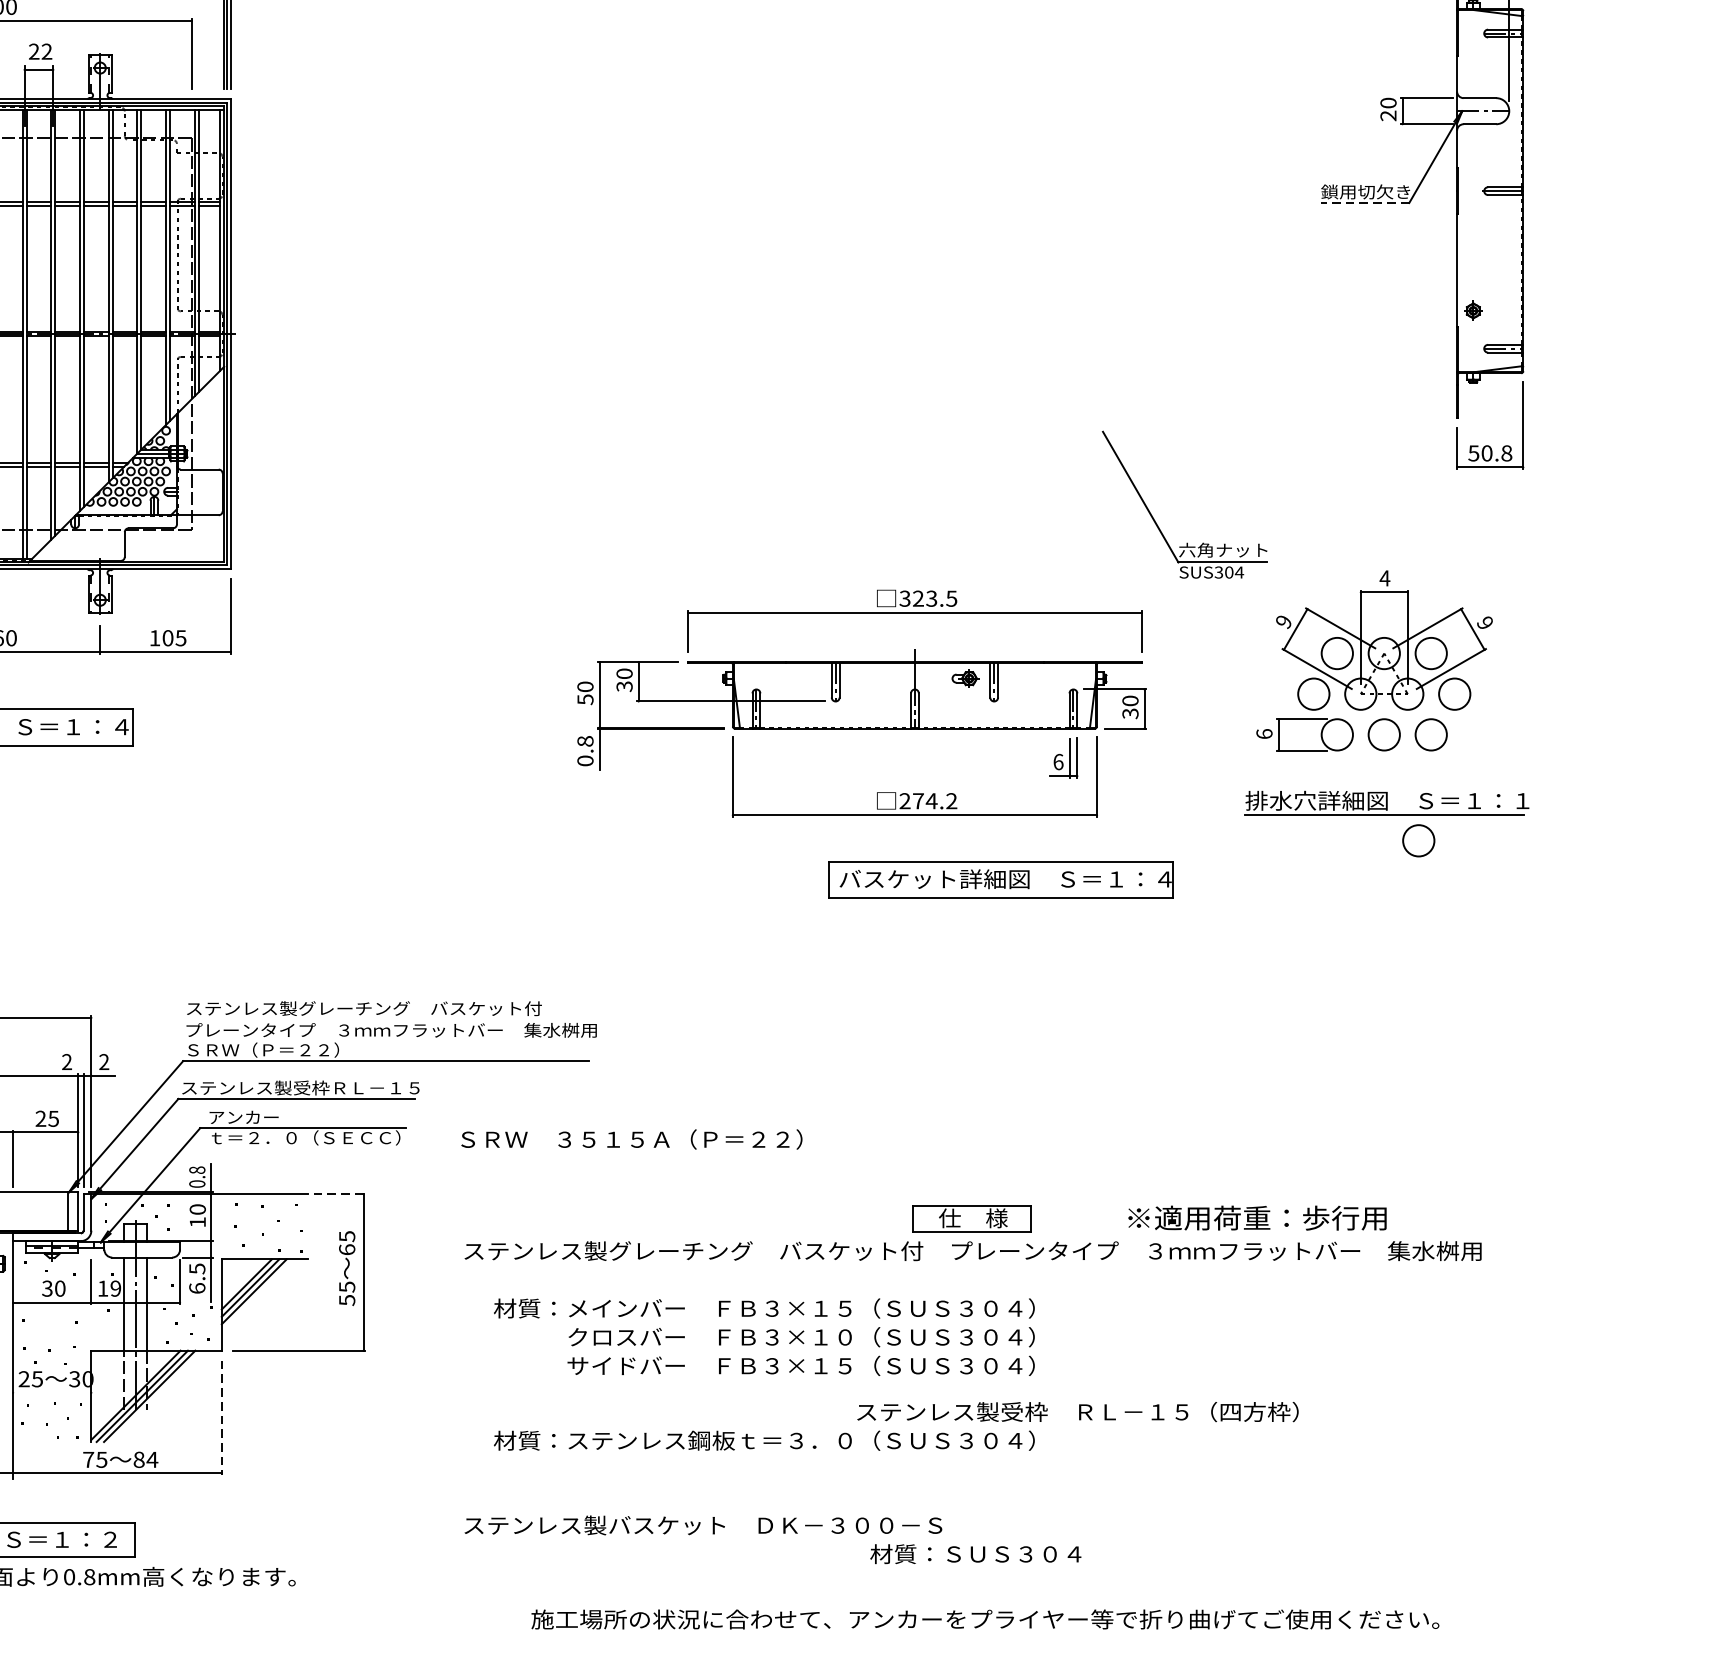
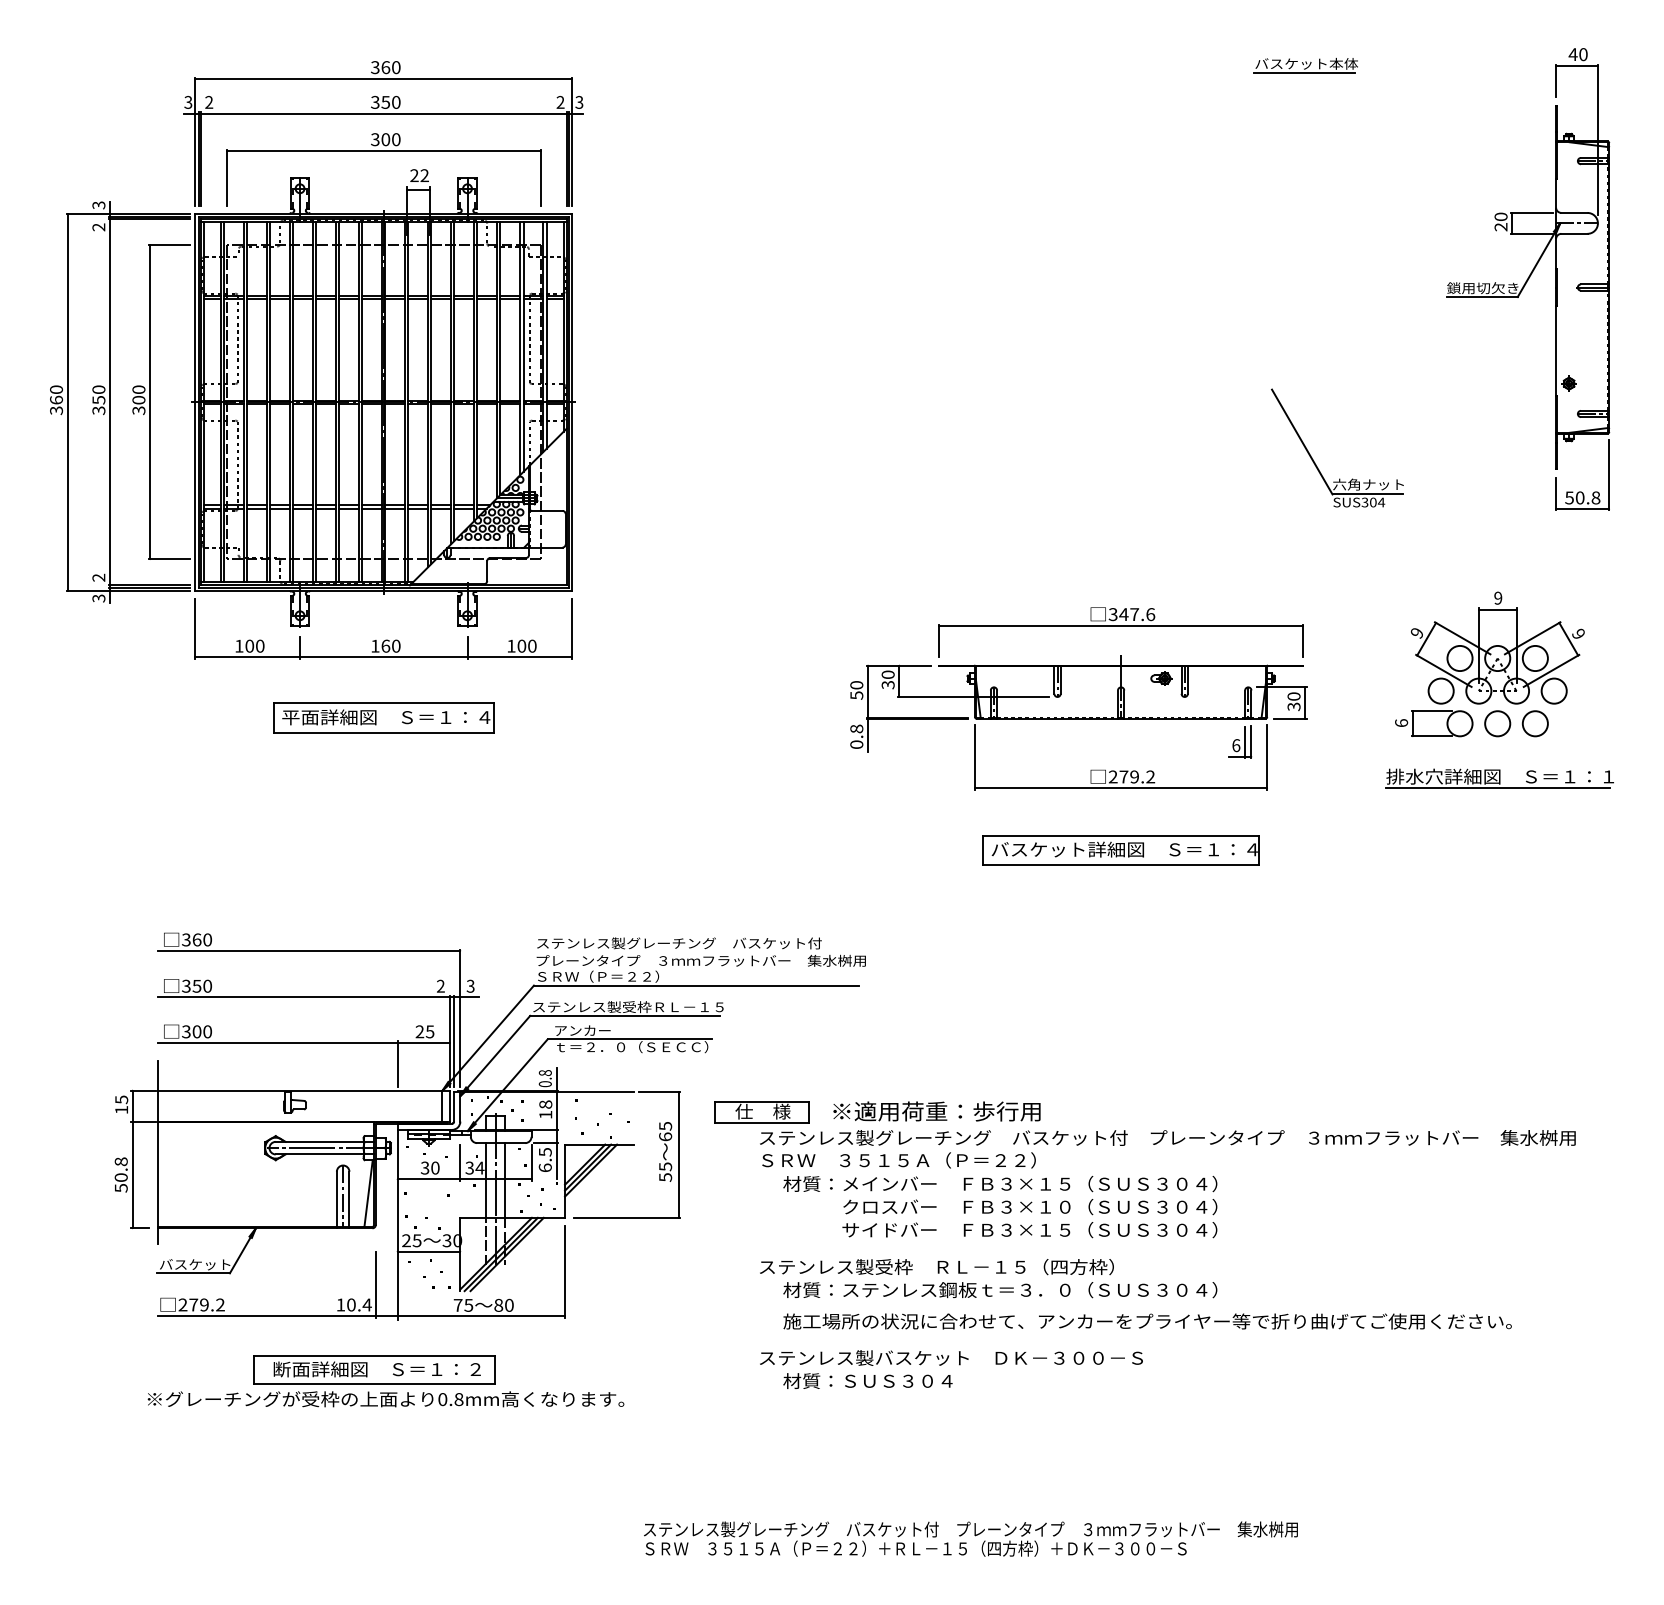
line: (1365, 203) -> (1482, 297), dashed -> solid
part: (1157, 522) -> (1315, 462), moved
text: (1384, 577) -> (1497, 597), 4 -> 9
text: (935, 598) -> (1137, 614), 323.5 -> 347.6
text: (181, 637) -> (532, 645), 105 -> 100
text: (931, 800) -> (1134, 776), 274.2 -> 279.2
circle: (1417, 840) -> (1524, 808), removed
part: (1000, 880) -> (1120, 850), moved
text: (103, 1062) -> (470, 986), 2 -> 3
text: (631, 1139) -> (898, 1160), moved
line: (339, 1194) -> (659, 1092), dashed -> solid
text: (197, 1209) -> (545, 1104), 10 -> 18
text: (1256, 1218) -> (936, 1111), moved
part: (971, 1219) -> (761, 1112), moved
text: (108, 1287) -> (474, 1167), 19 -> 34
line: (51, 1392) -> (428, 1251), added
text: (1077, 1412) -> (936, 1267), moved
line: (222, 1417) -> (565, 1271), dashed -> solid
text: (152, 1458) -> (509, 1304), 84 -> 80
text: (975, 1553) -> (867, 1380), moved
text: (985, 1619) -> (1147, 1321), moved

